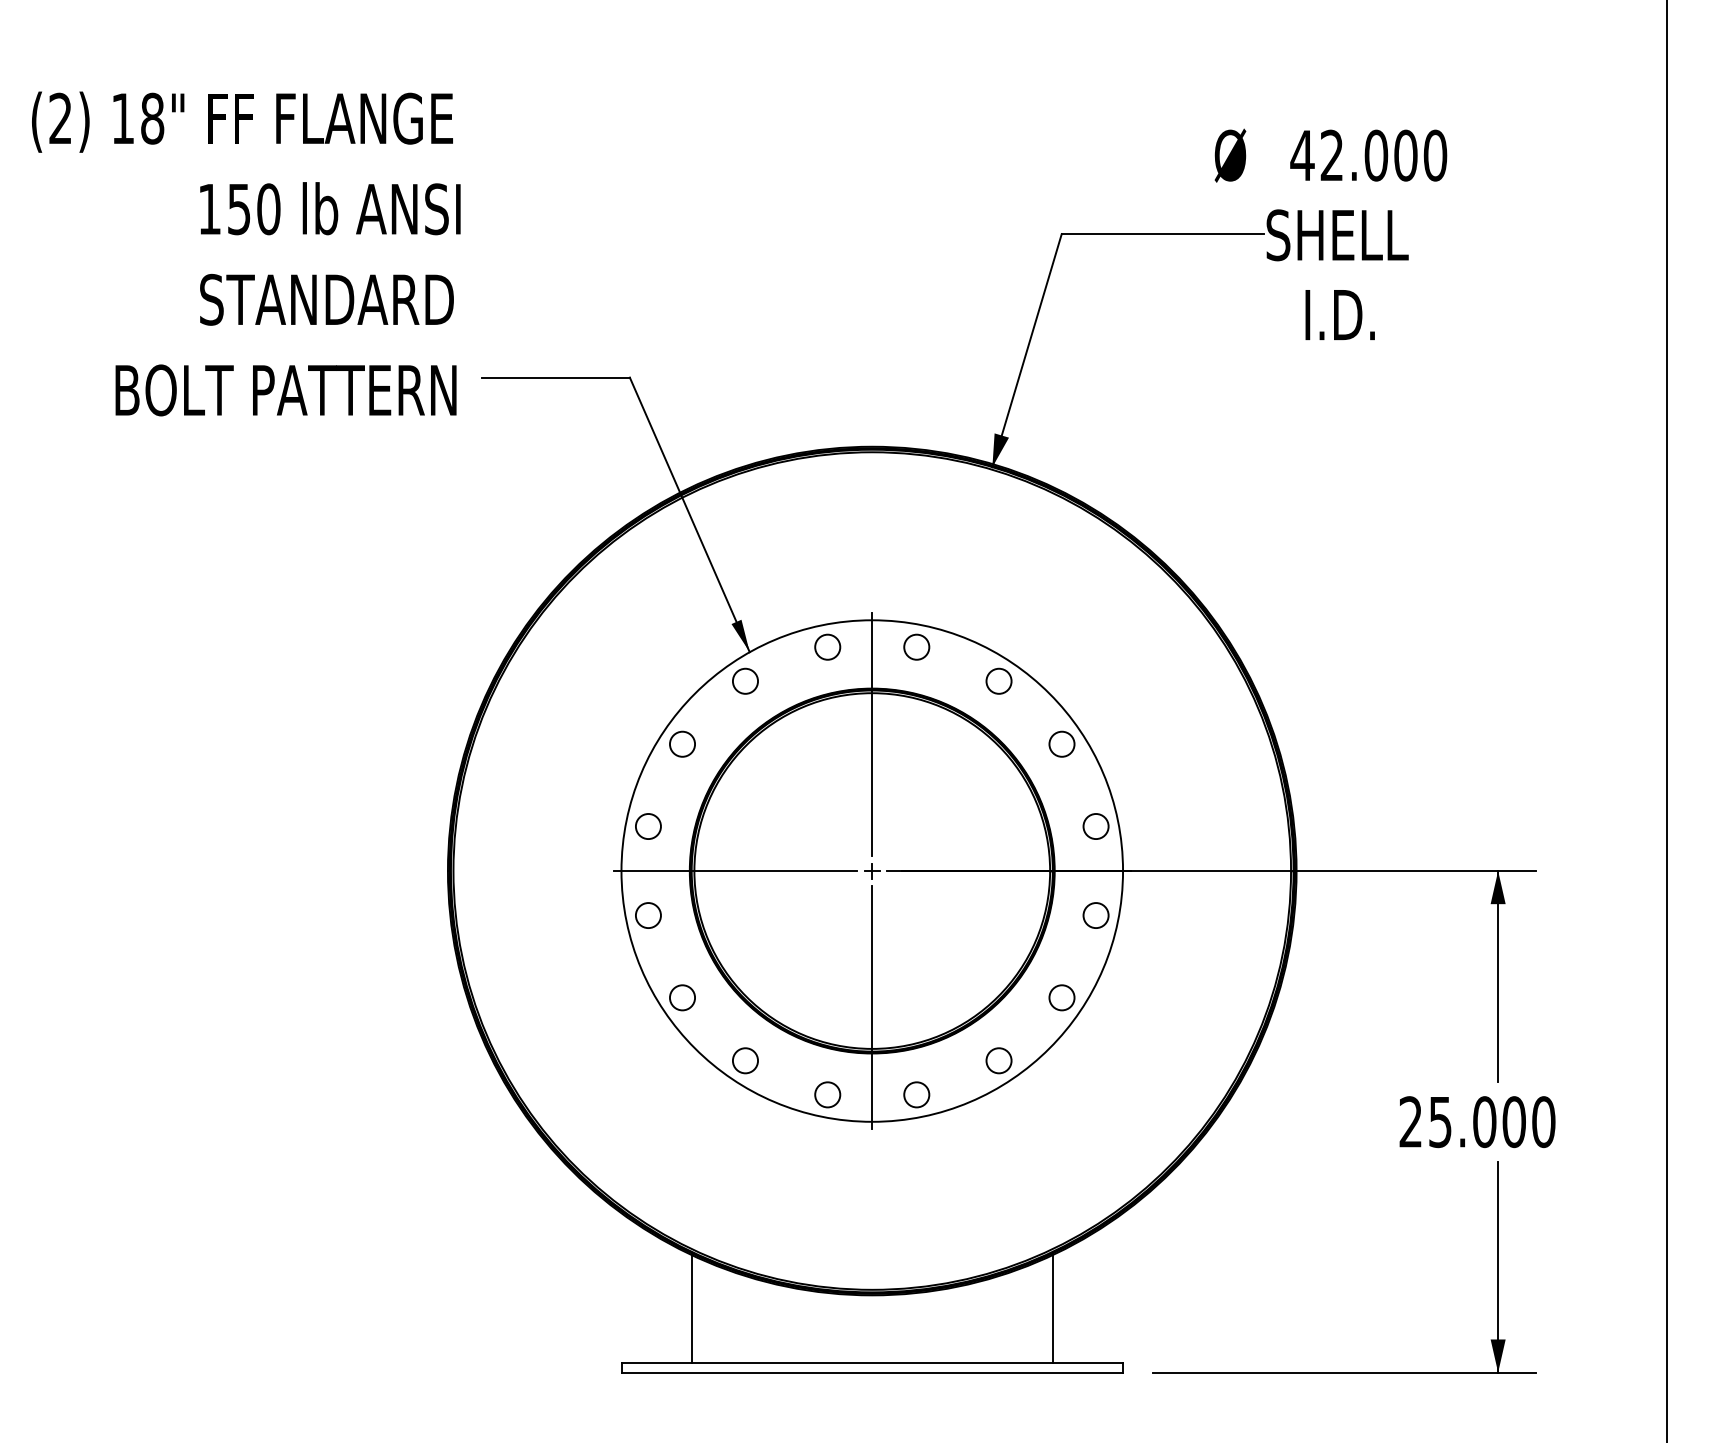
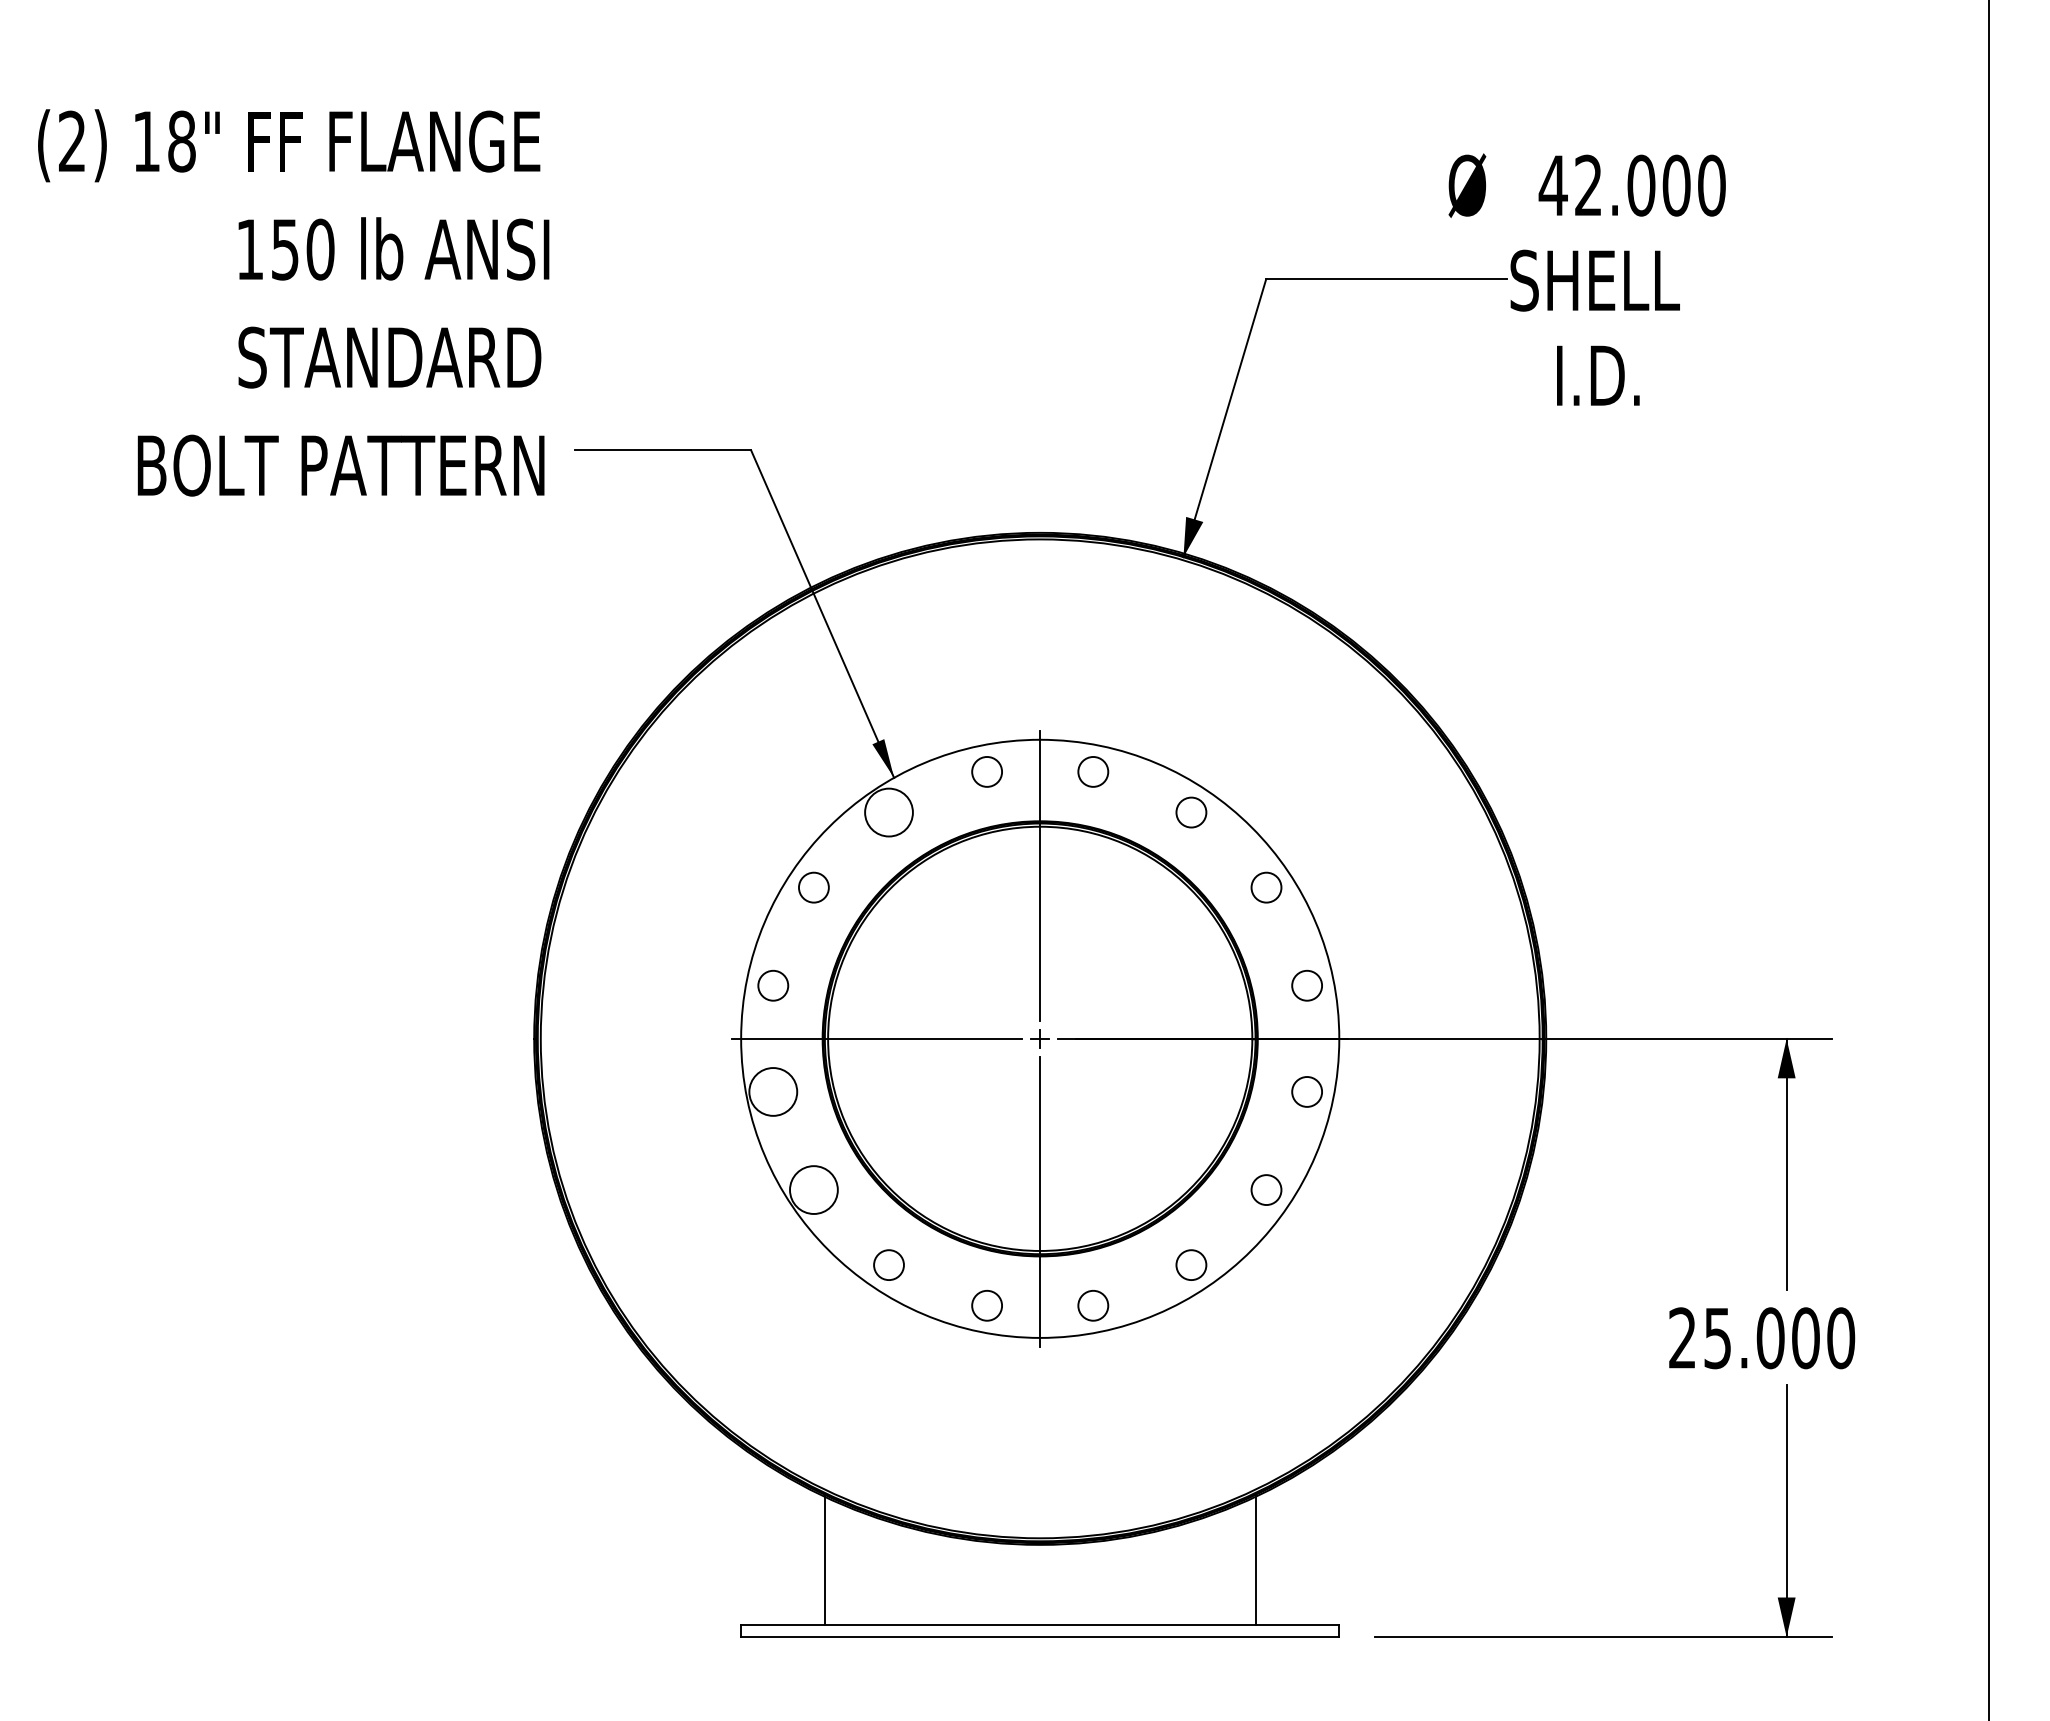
circle: (745, 681) -> (888, 812), size x1.6
circle: (648, 915) -> (773, 1091), size x1.6
circle: (682, 998) -> (813, 1190), size x1.6

